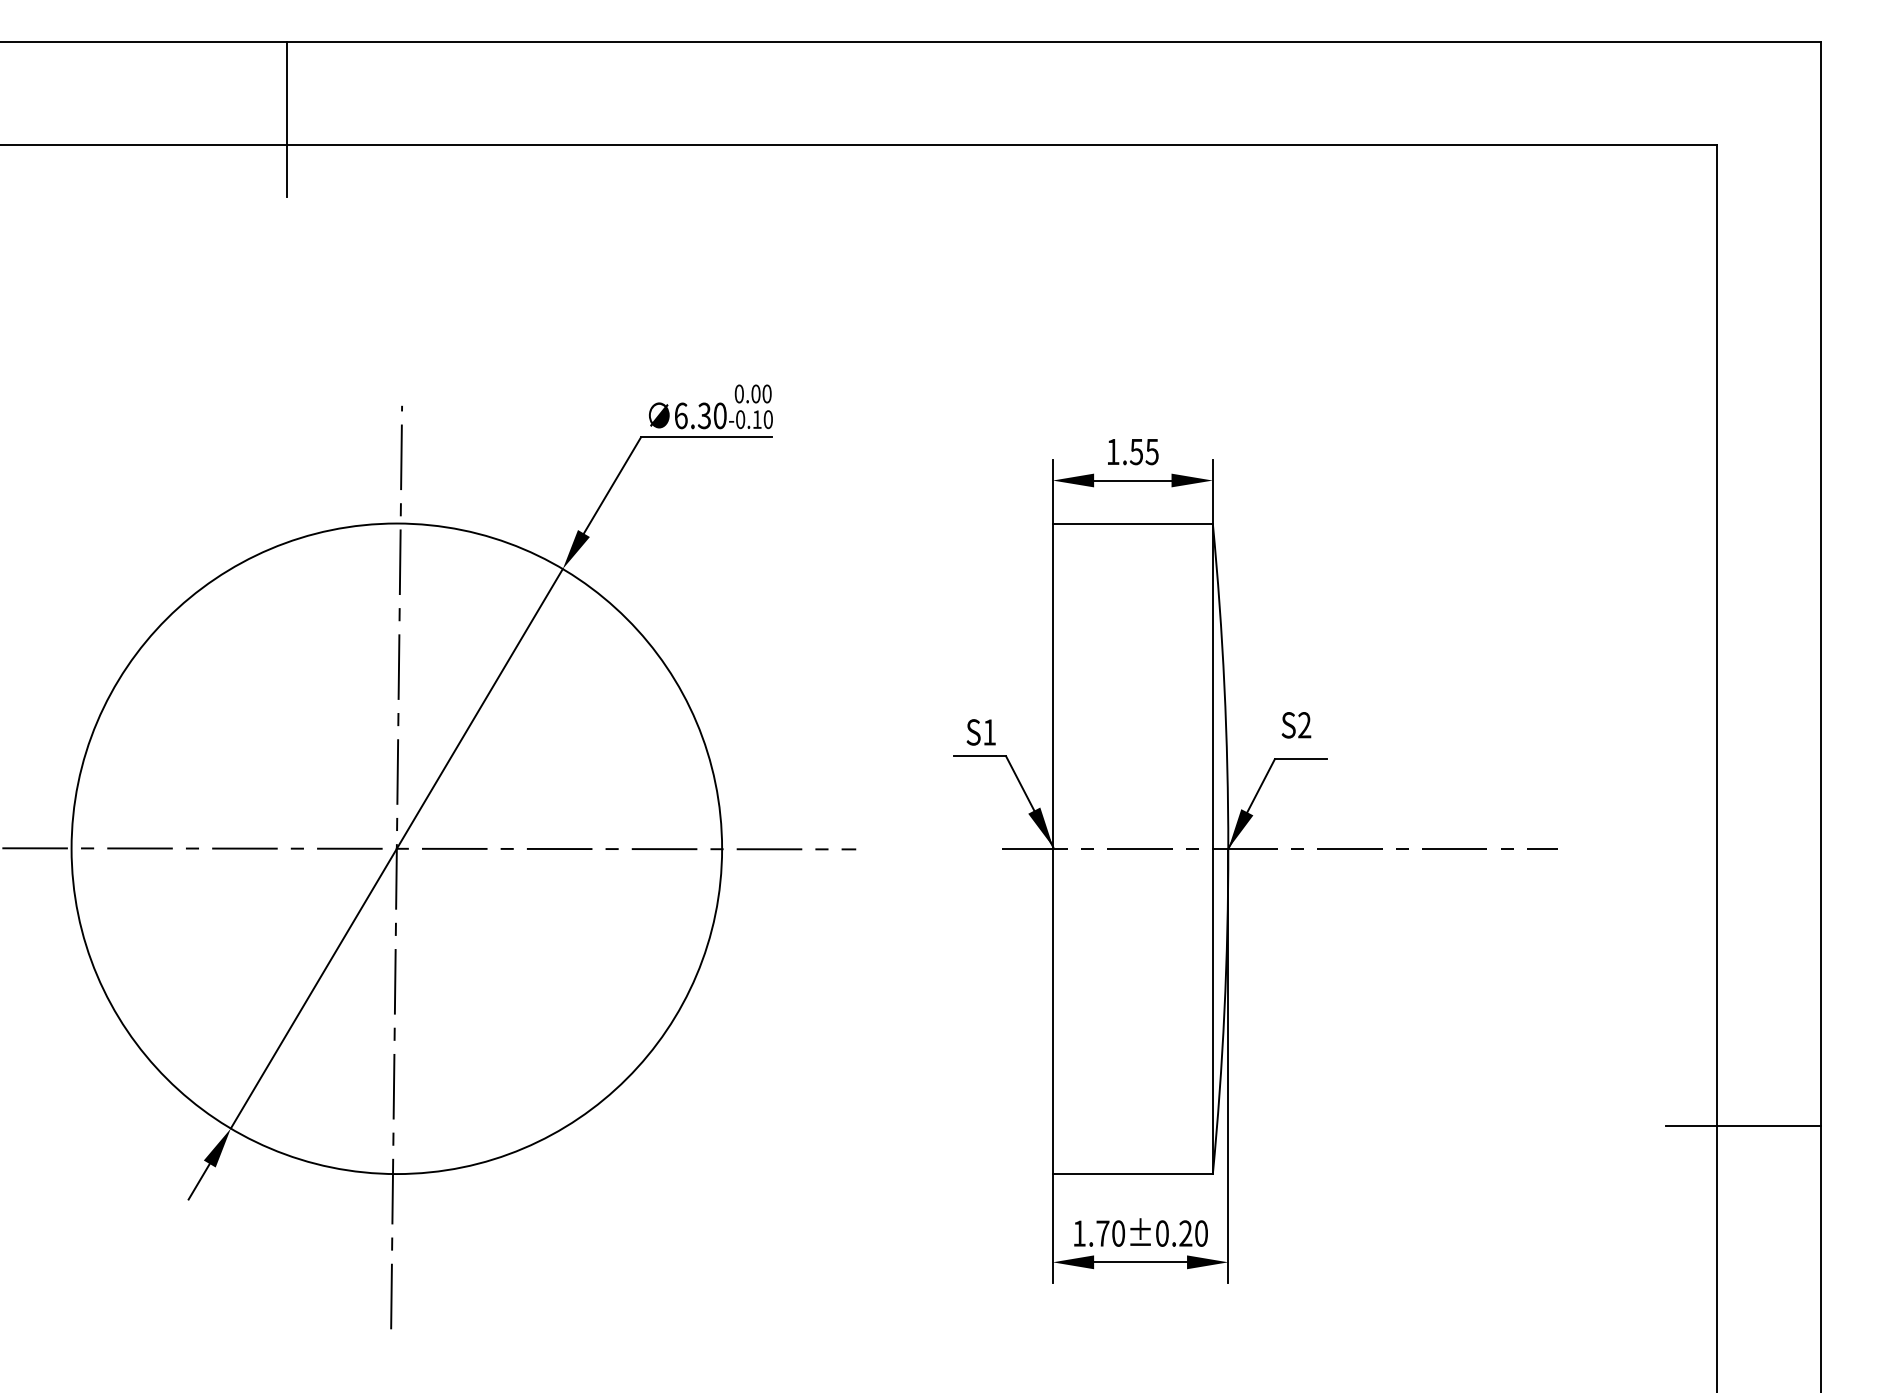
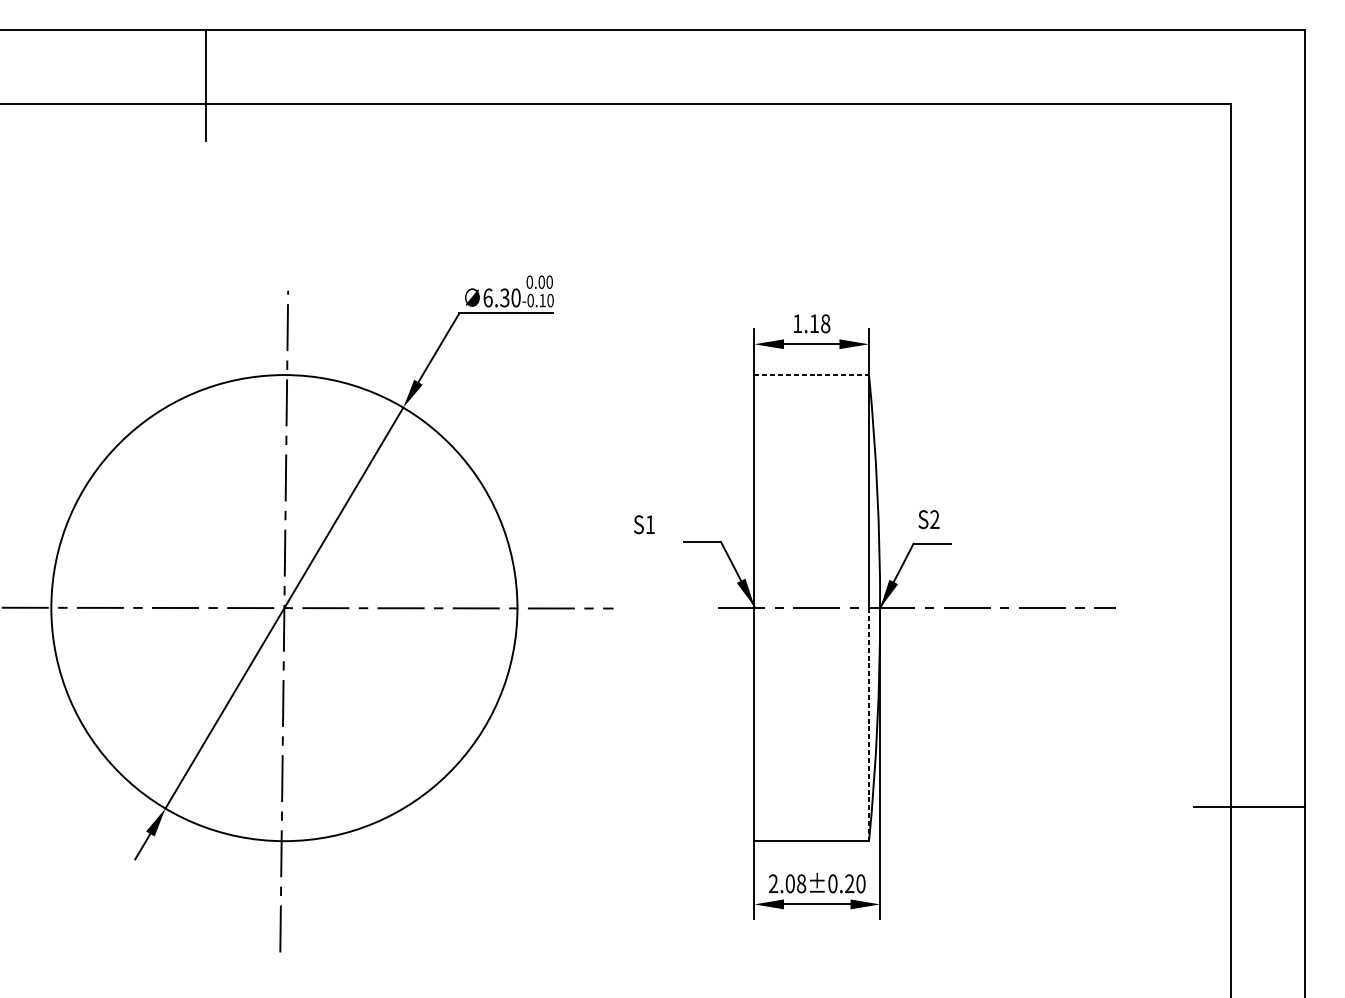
text: (1143, 451) -> (819, 323), 1.55 -> 1.18
line: (1133, 523) -> (812, 375), solid -> dashed
text: (980, 732) -> (643, 524), moved
line: (1212, 1011) -> (868, 724), solid -> dashed
text: (1099, 1233) -> (787, 883), 1.70±0.20 -> 2.08±0.20

